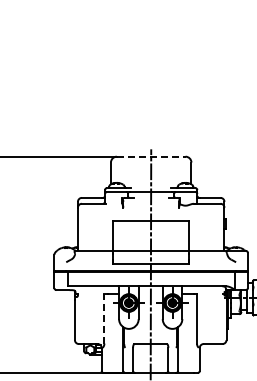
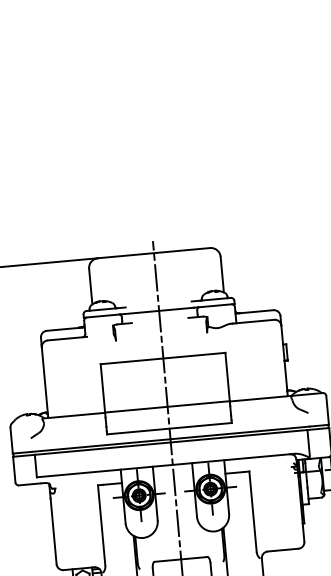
line: (151, 156) -> (154, 252), dashed -> solid
line: (104, 319) -> (101, 526), dashed -> solid

